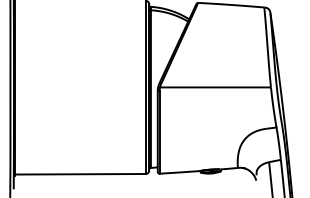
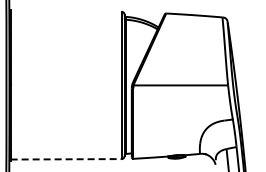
line: (81, 174) -> (66, 159), solid -> dashed

